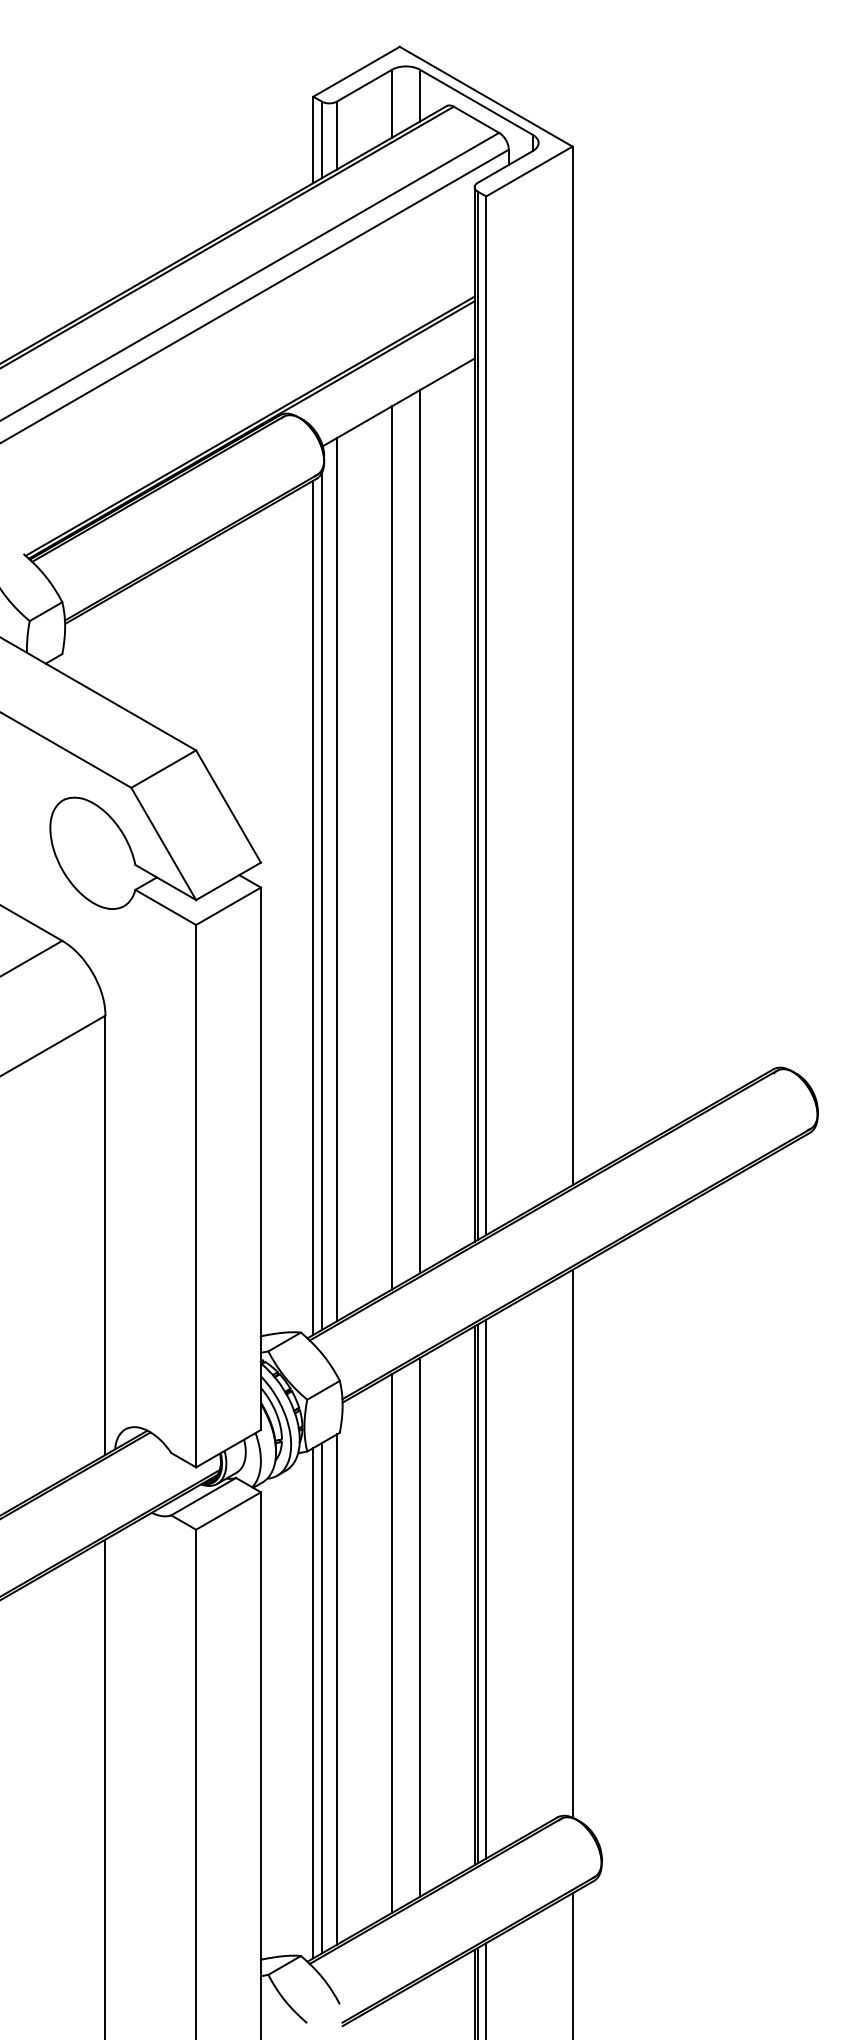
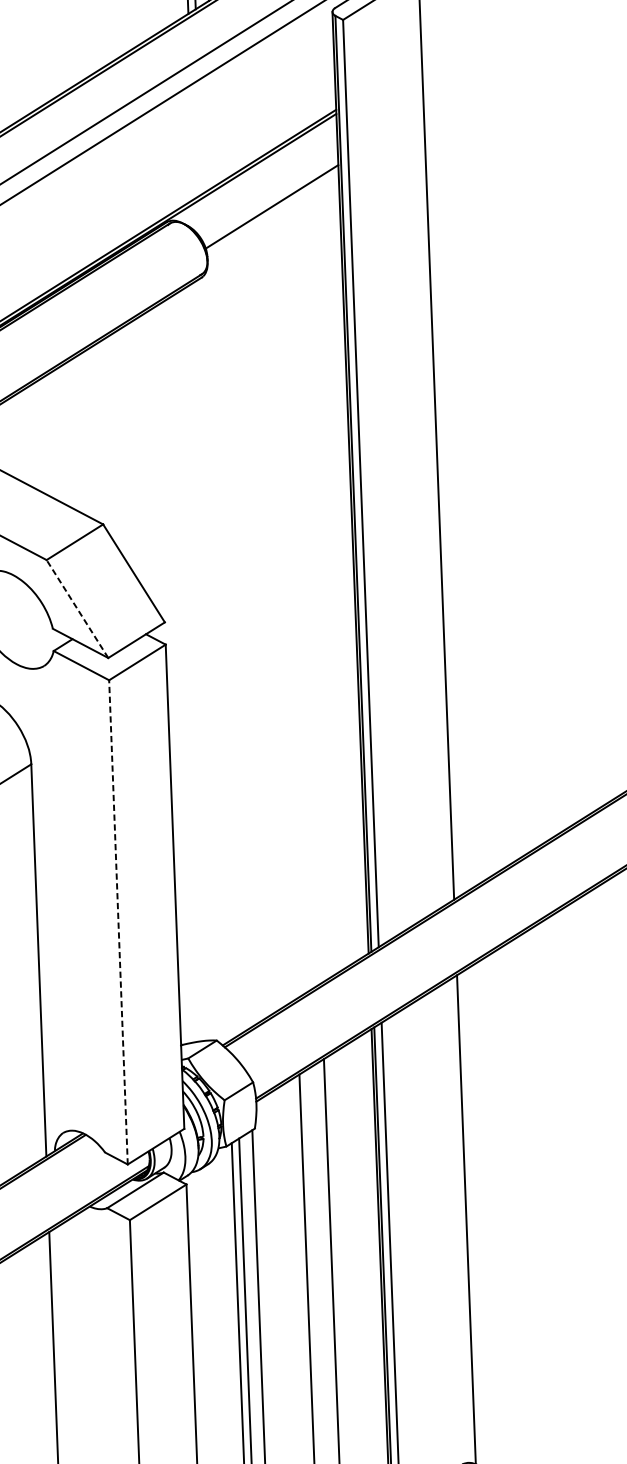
line: (420, 831) -> (306, 589), removed
line: (163, 843) -> (77, 608), solid -> dashed
line: (392, 847) -> (281, 604), removed
line: (336, 879) -> (232, 634), removed
line: (321, 901) -> (220, 654), removed
line: (313, 907) -> (213, 660), removed
line: (196, 1195) -> (118, 921), solid -> dashed

